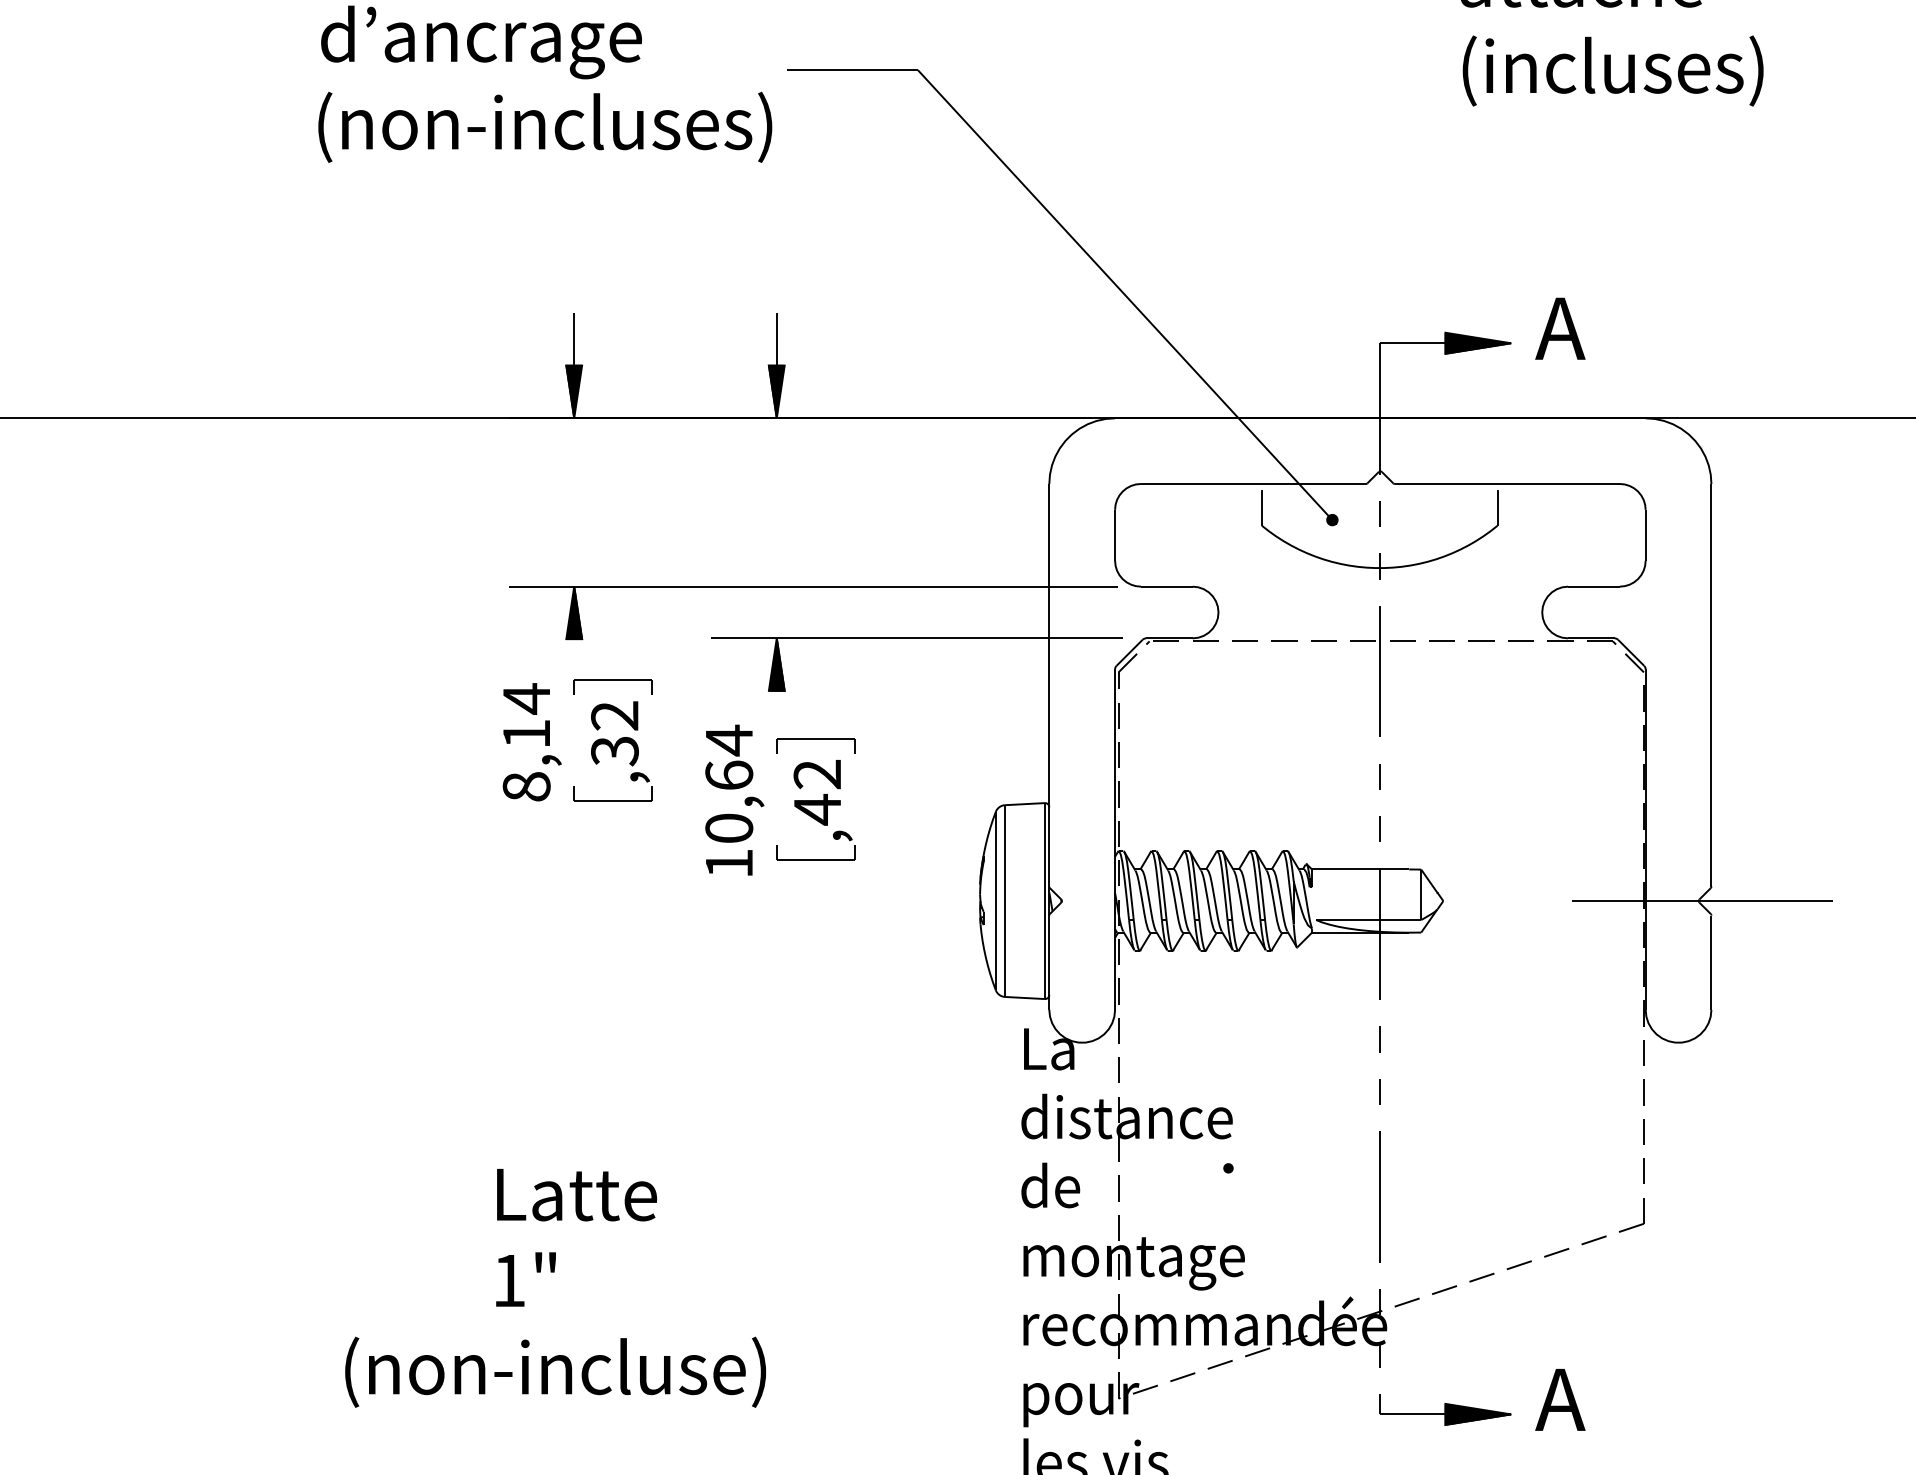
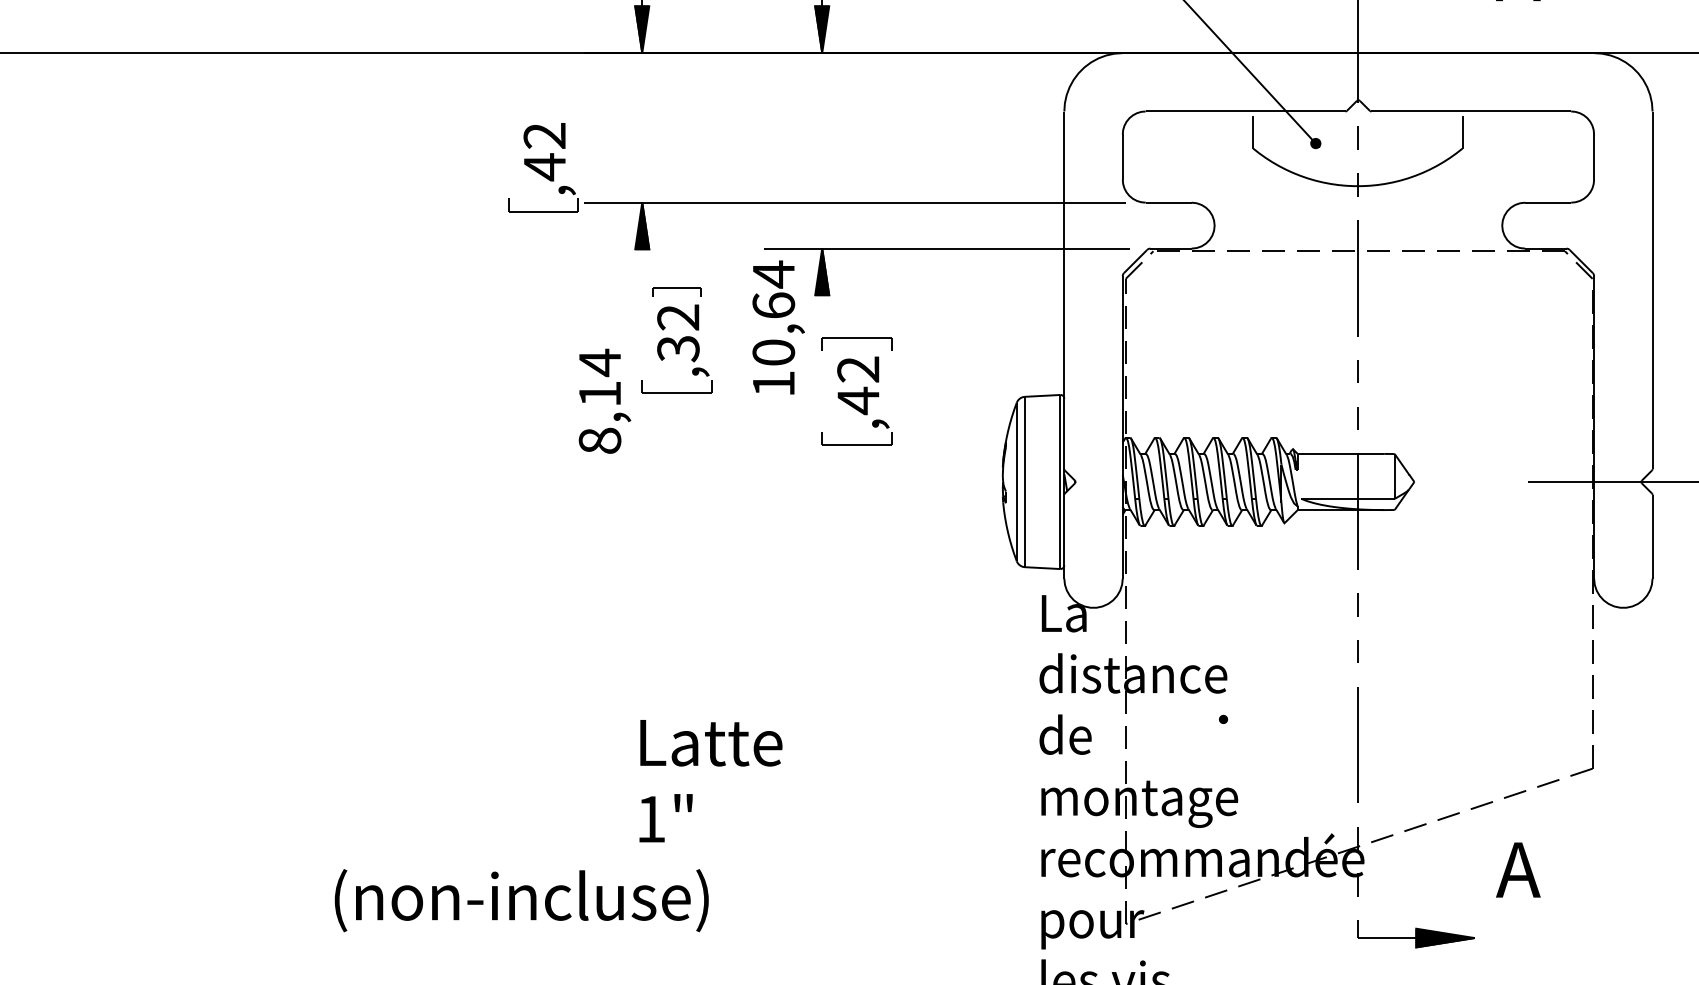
part: (462, 547) -> (543, 167), added
part: (612, 686) -> (676, 291), size x0.7
text: (531, 742) -> (604, 401), moved
text: (734, 799) -> (778, 326), moved
text: (576, 1237) -> (710, 780), moved
text: (555, 1371) -> (521, 899), moved
text: (1560, 1399) -> (1518, 869), moved

